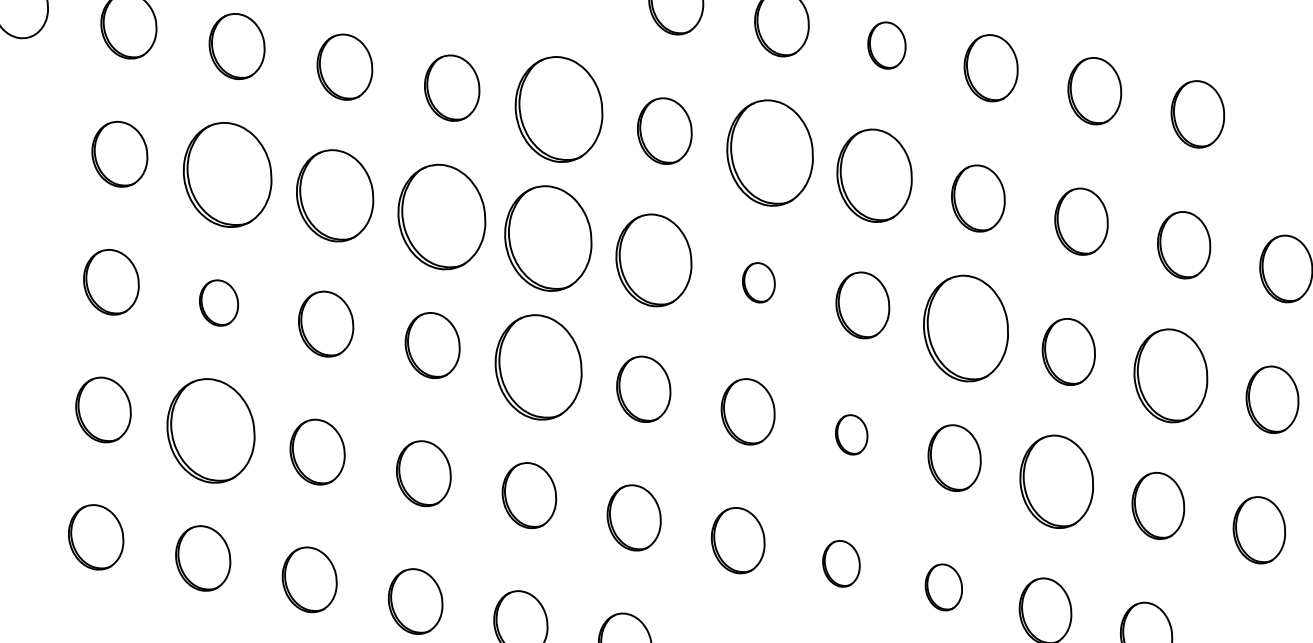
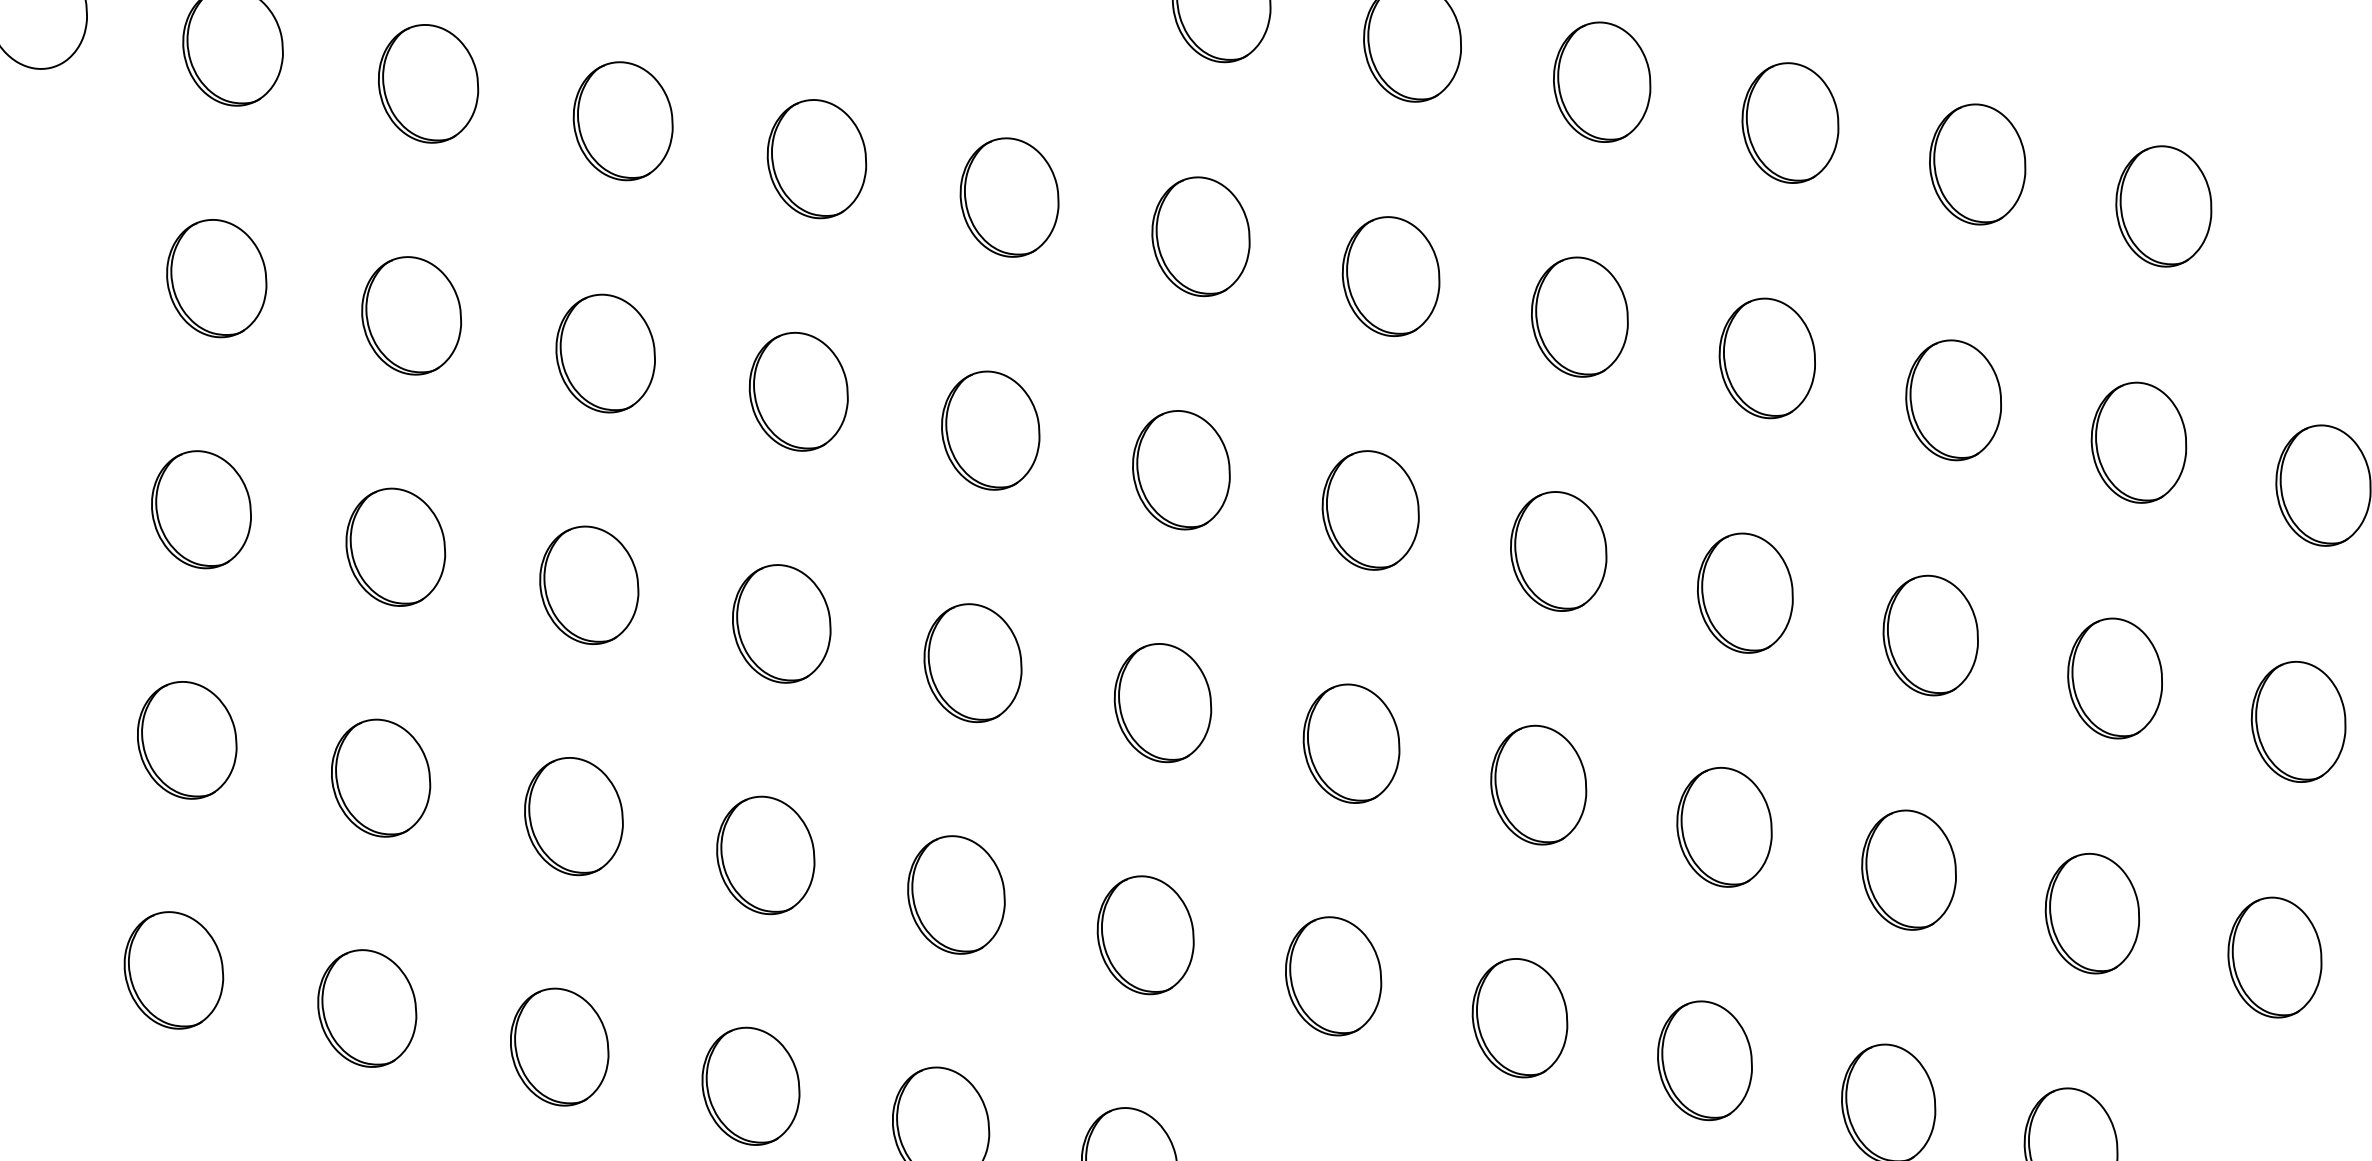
part: (886, 45) -> (1601, 81), size x1.43
part: (558, 109) -> (1008, 197), size x0.62
part: (769, 153) -> (1390, 277), size x0.62
part: (227, 174) -> (411, 314), size x0.62
part: (874, 175) -> (1579, 316), size x0.71
part: (335, 195) -> (606, 352), size x0.71
part: (442, 216) -> (799, 390), size x0.62
part: (548, 238) -> (990, 430), size x0.62
part: (653, 260) -> (1180, 470), size x0.71
part: (758, 282) -> (1370, 510), size x1.67
part: (218, 302) -> (394, 546), size x1.43
part: (966, 328) -> (1745, 593), size x0.62
part: (538, 366) -> (972, 661), size x0.62
part: (1170, 375) -> (2114, 678), size x0.71
part: (210, 430) -> (380, 777), size x0.62
part: (851, 434) -> (1538, 784), size x1.67
part: (1056, 481) -> (1908, 869), size x0.71
part: (841, 563) -> (1520, 1017), size x1.43
part: (943, 587) -> (1704, 1060), size x1.43

